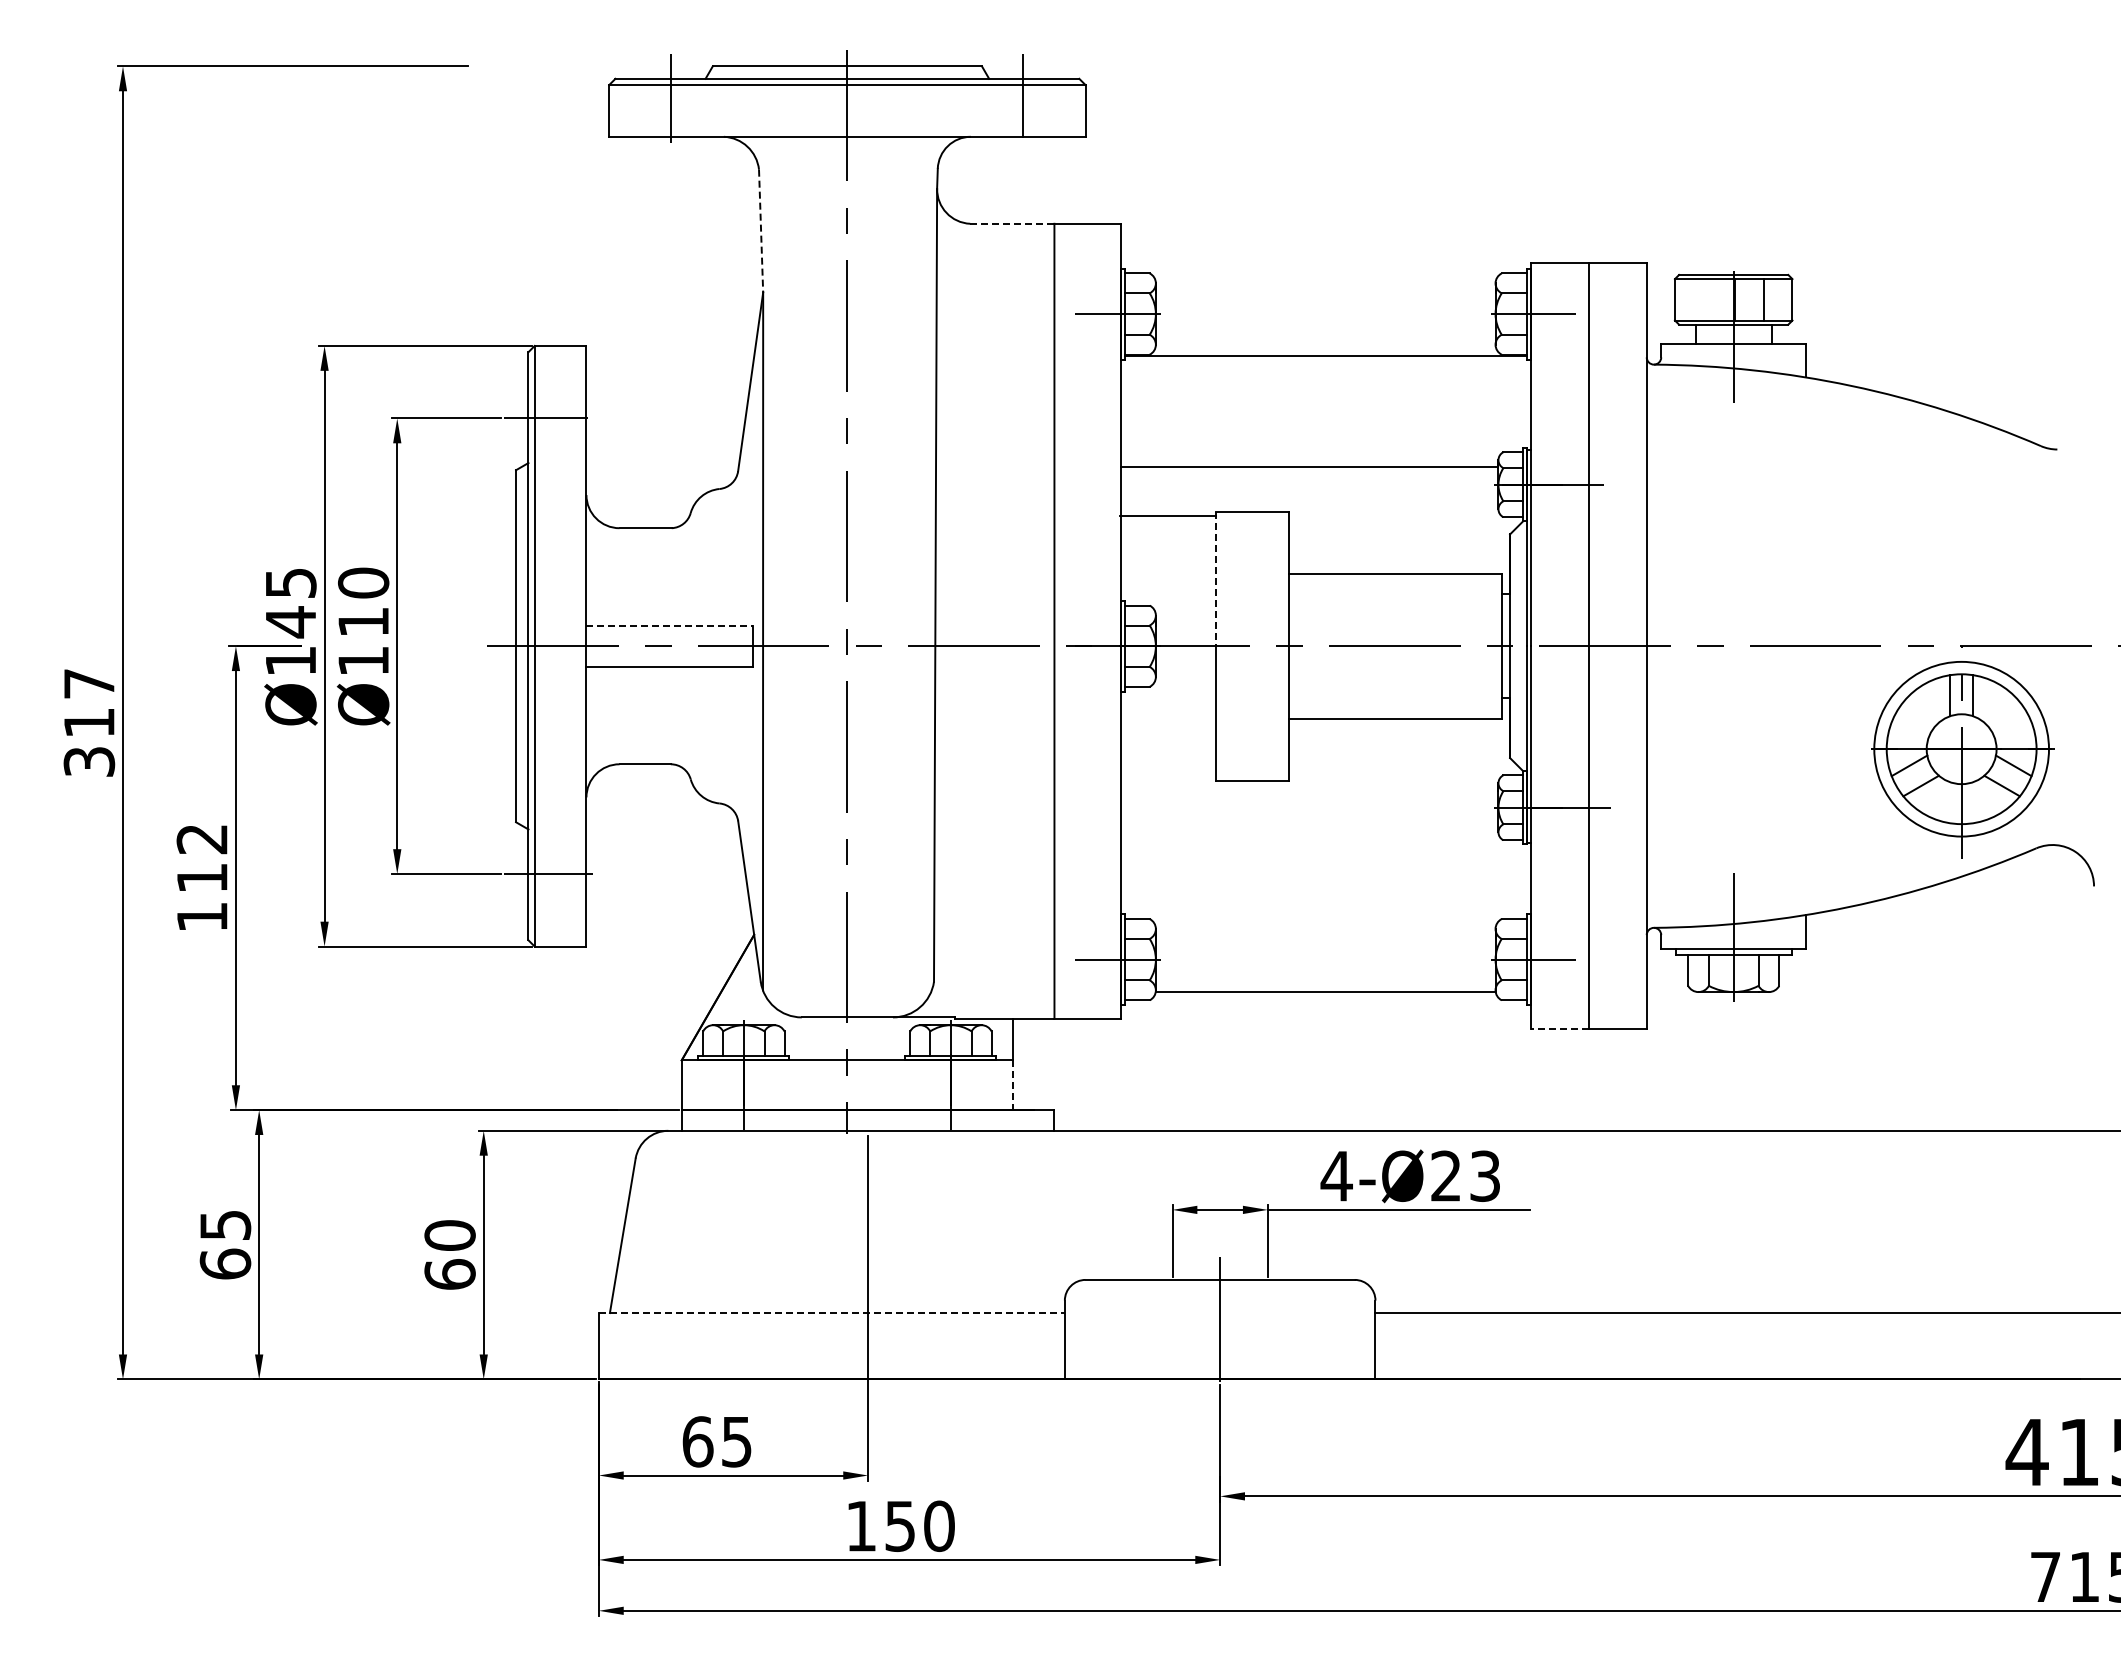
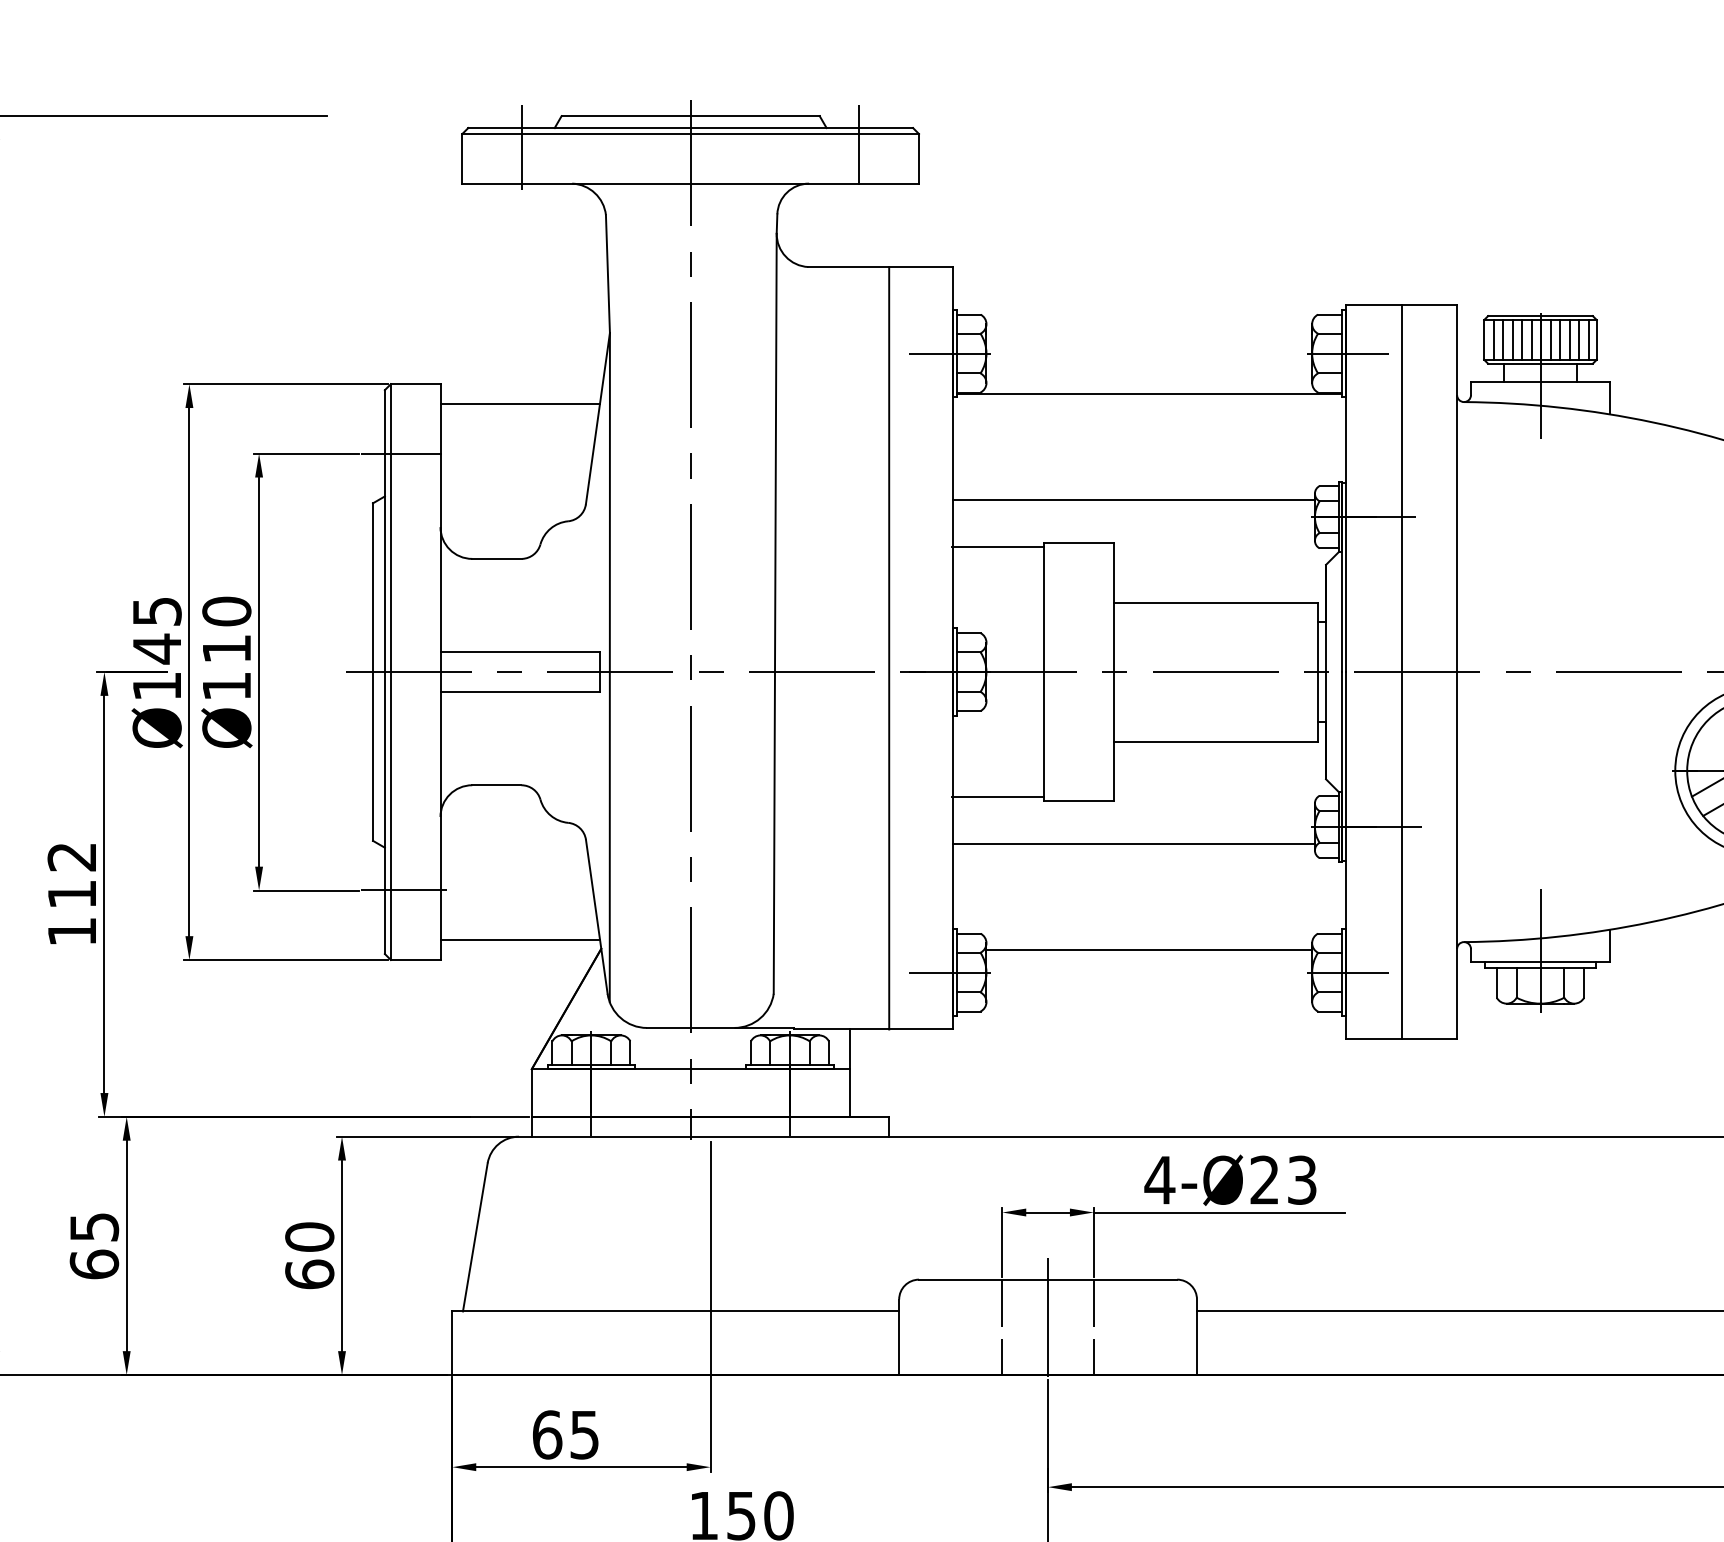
line: (1011, 223) -> (848, 266), dashed -> solid
line: (761, 231) -> (608, 274), dashed -> solid
line: (1684, 299) -> (1493, 339), added
line: (1694, 299) -> (1502, 339), added
line: (1704, 299) -> (1512, 339), added
line: (1714, 299) -> (1522, 339), added
line: (1724, 299) -> (1531, 339), added
line: (1744, 299) -> (1550, 339), added
line: (1754, 299) -> (1560, 339), added
line: (1774, 299) -> (1579, 339), added
line: (1784, 299) -> (1589, 339), added
line: (669, 366) -> (520, 403), added
line: (1215, 579) -> (1043, 608), dashed -> solid
line: (670, 625) -> (521, 652), dashed -> solid
line: (1167, 776) -> (997, 796), added
line: (1309, 825) -> (1133, 843), added
line: (669, 925) -> (520, 939), added
line: (1325, 992) -> (1149, 950), moved
line: (1559, 1029) -> (1373, 1039), dashed -> solid
line: (1013, 1085) -> (849, 1093), dashed -> solid
line: (831, 1313) -> (675, 1311), dashed -> solid
line: (1172, 1329) -> (1002, 1327), added
line: (1267, 1329) -> (1093, 1327), added

